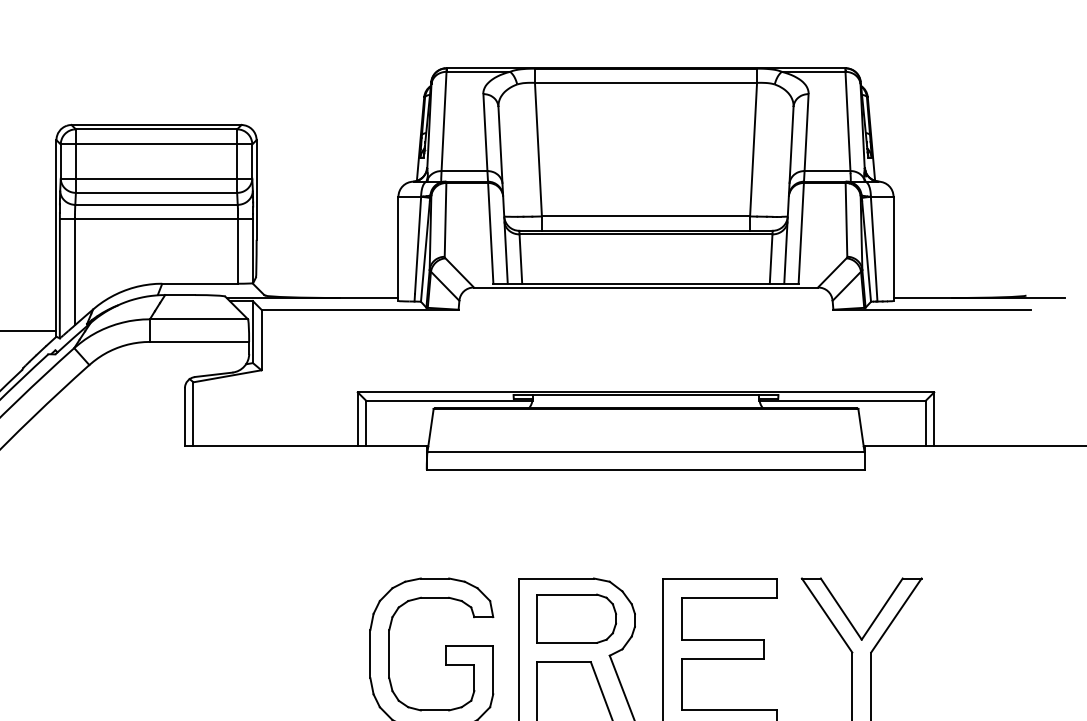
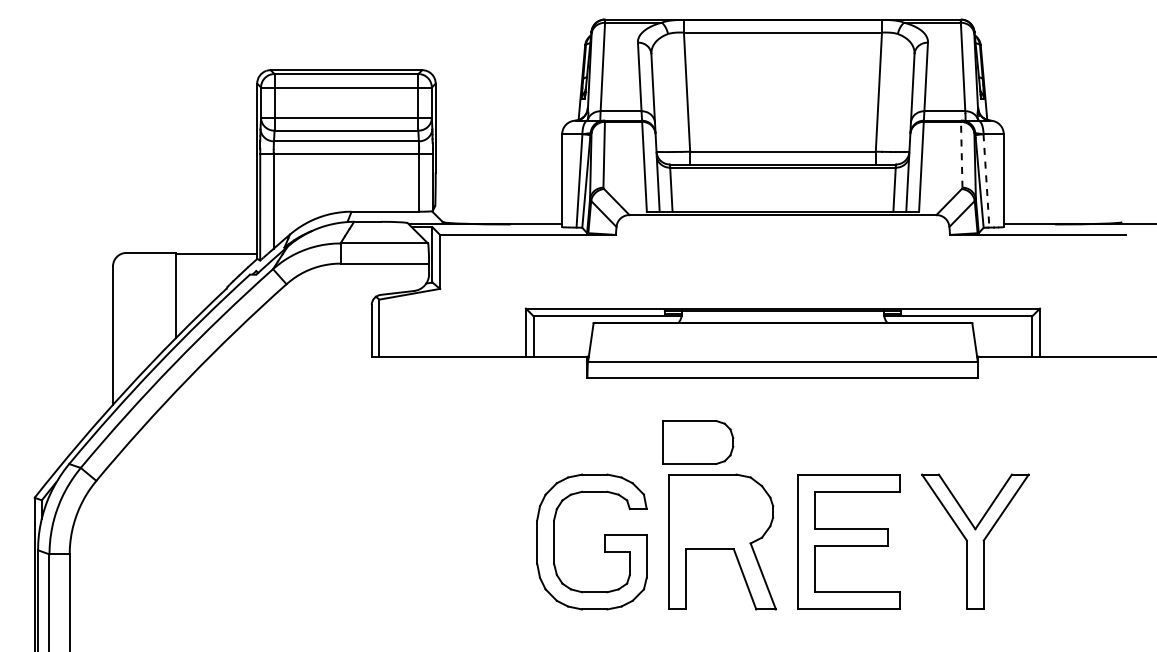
line: (846, 219) -> (961, 154), solid -> dashed
line: (874, 248) -> (986, 180), solid -> dashed
part: (577, 618) -> (698, 442), moved

